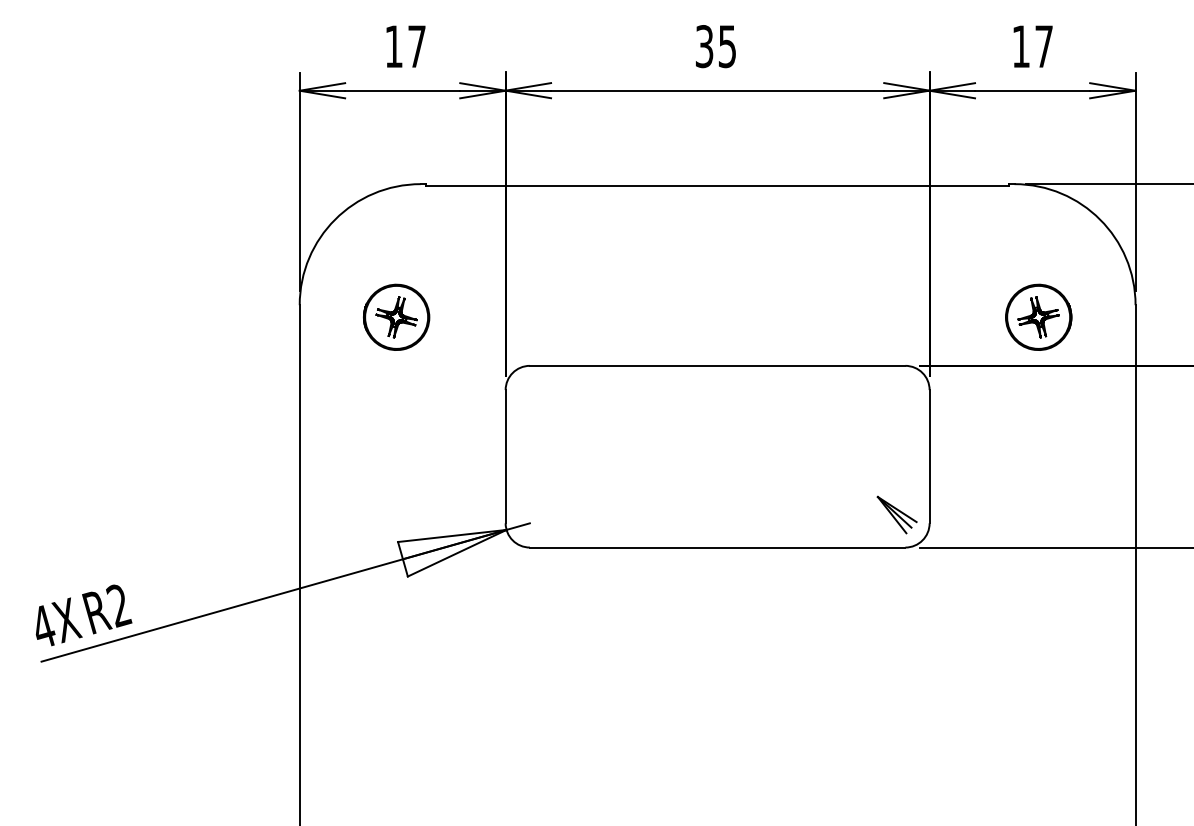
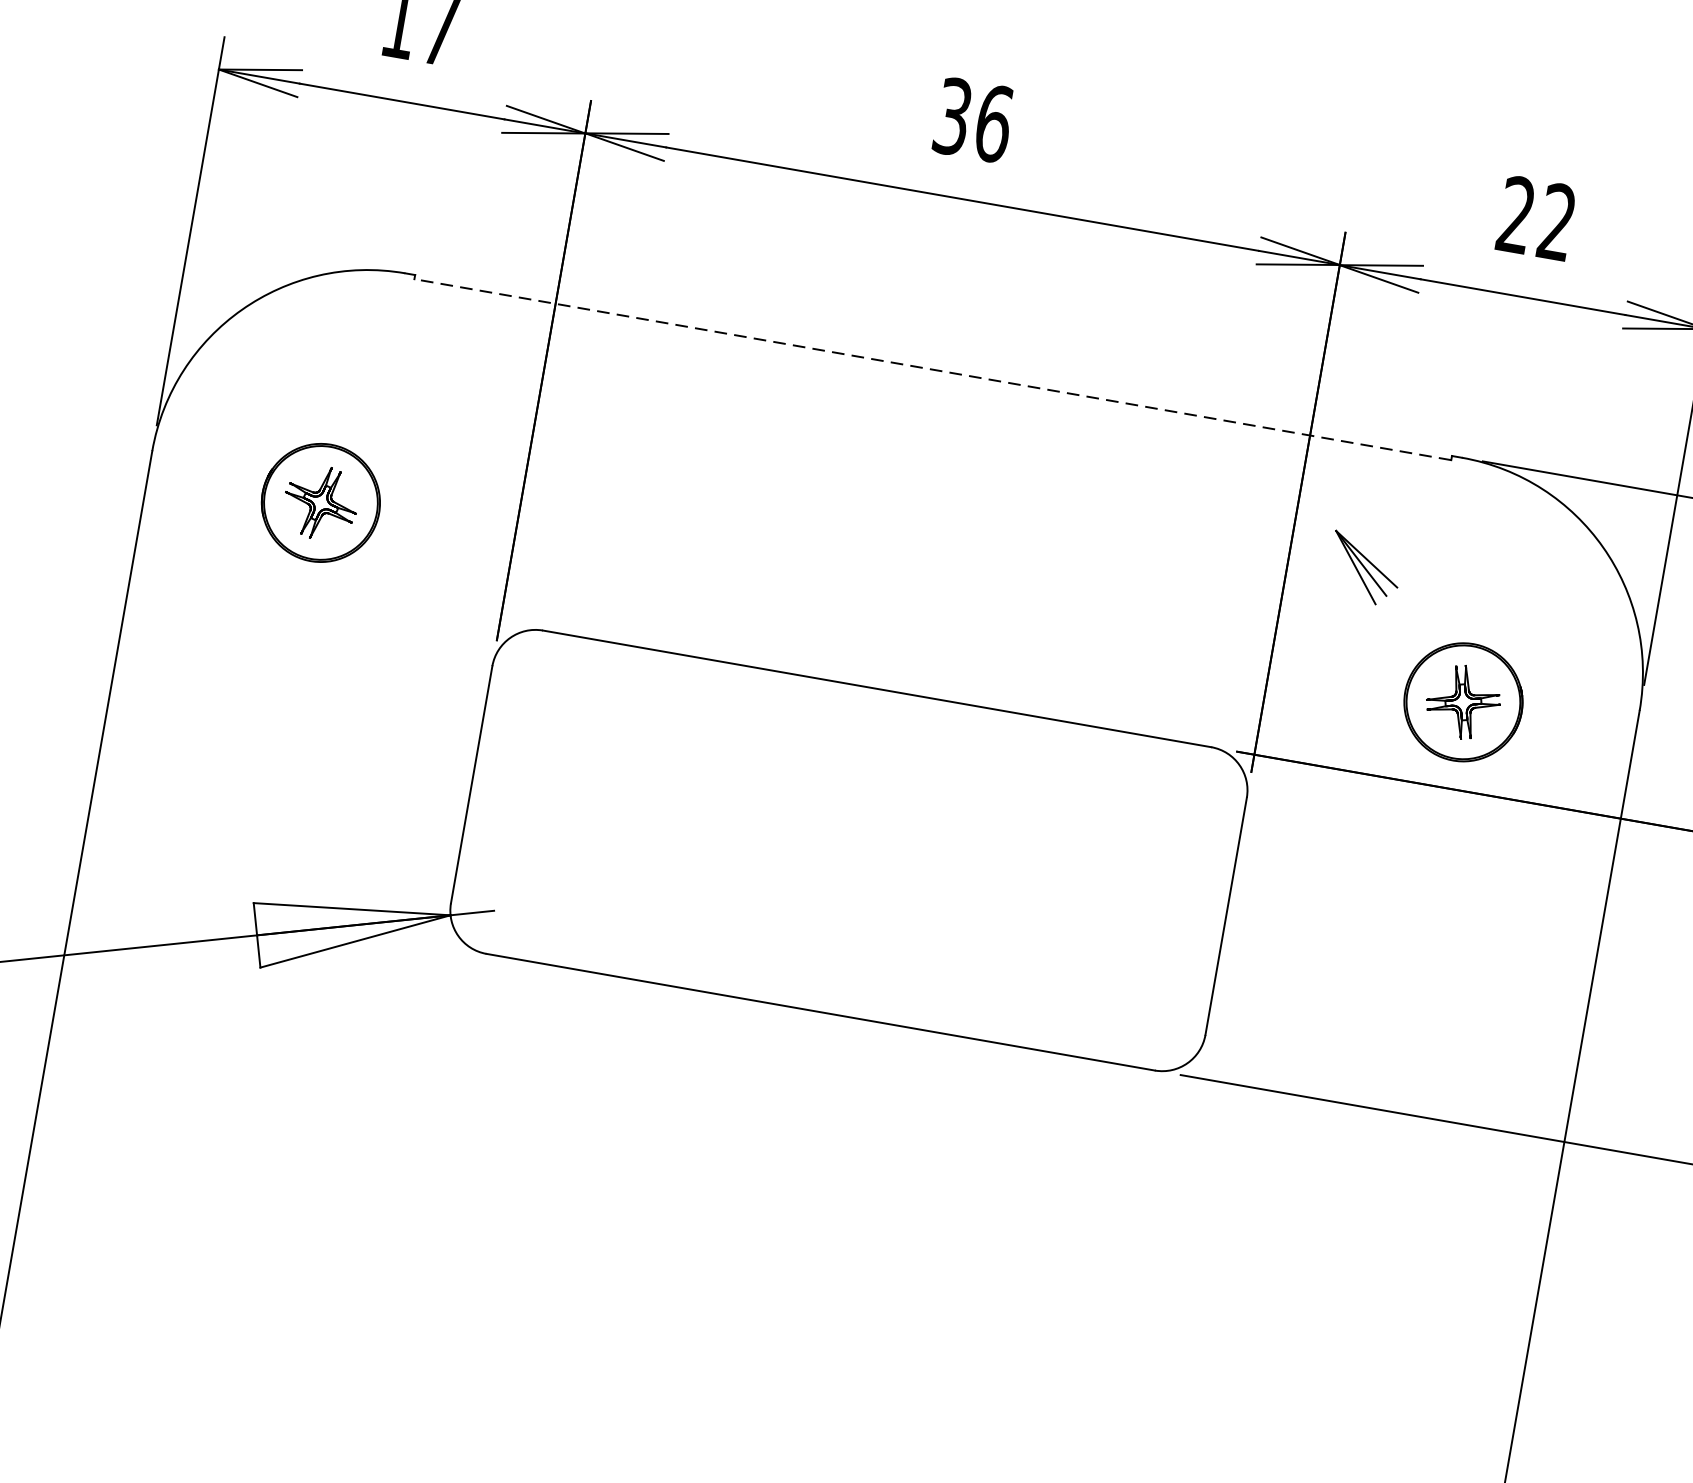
text: (727, 46) -> (993, 123), 35 -> 36
text: (1032, 46) -> (1536, 218), 17 -> 22
line: (717, 186) -> (932, 369), solid -> dashed
part: (896, 514) -> (1363, 567), moved

